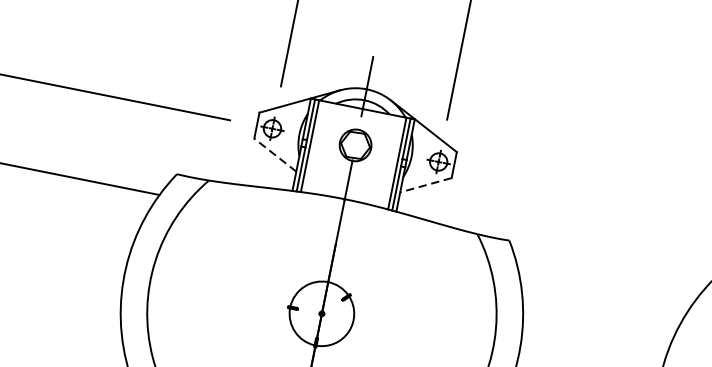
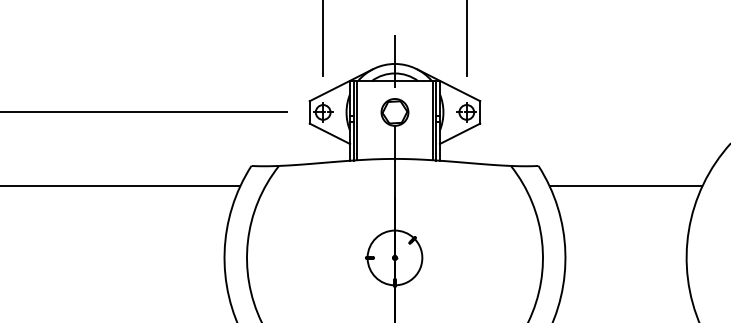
line: (274, 154) -> (329, 133), dashed -> solid
line: (426, 184) -> (460, 133), dashed -> solid
line: (605, 284) -> (625, 186), added

